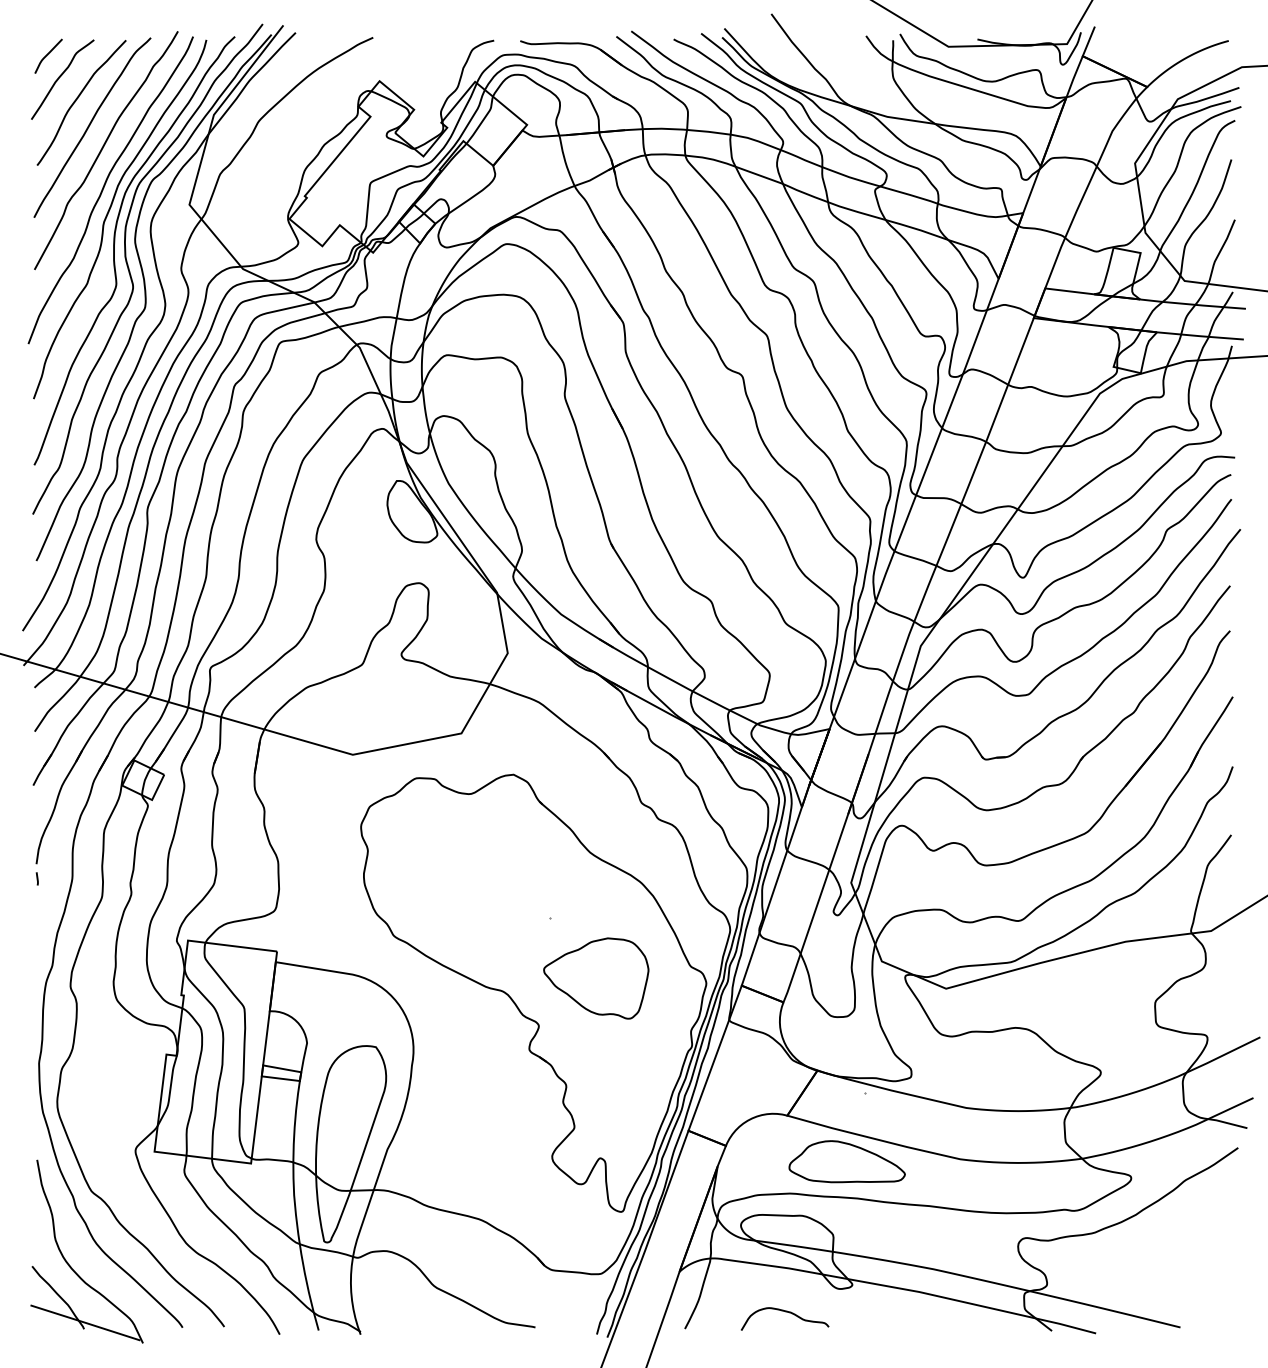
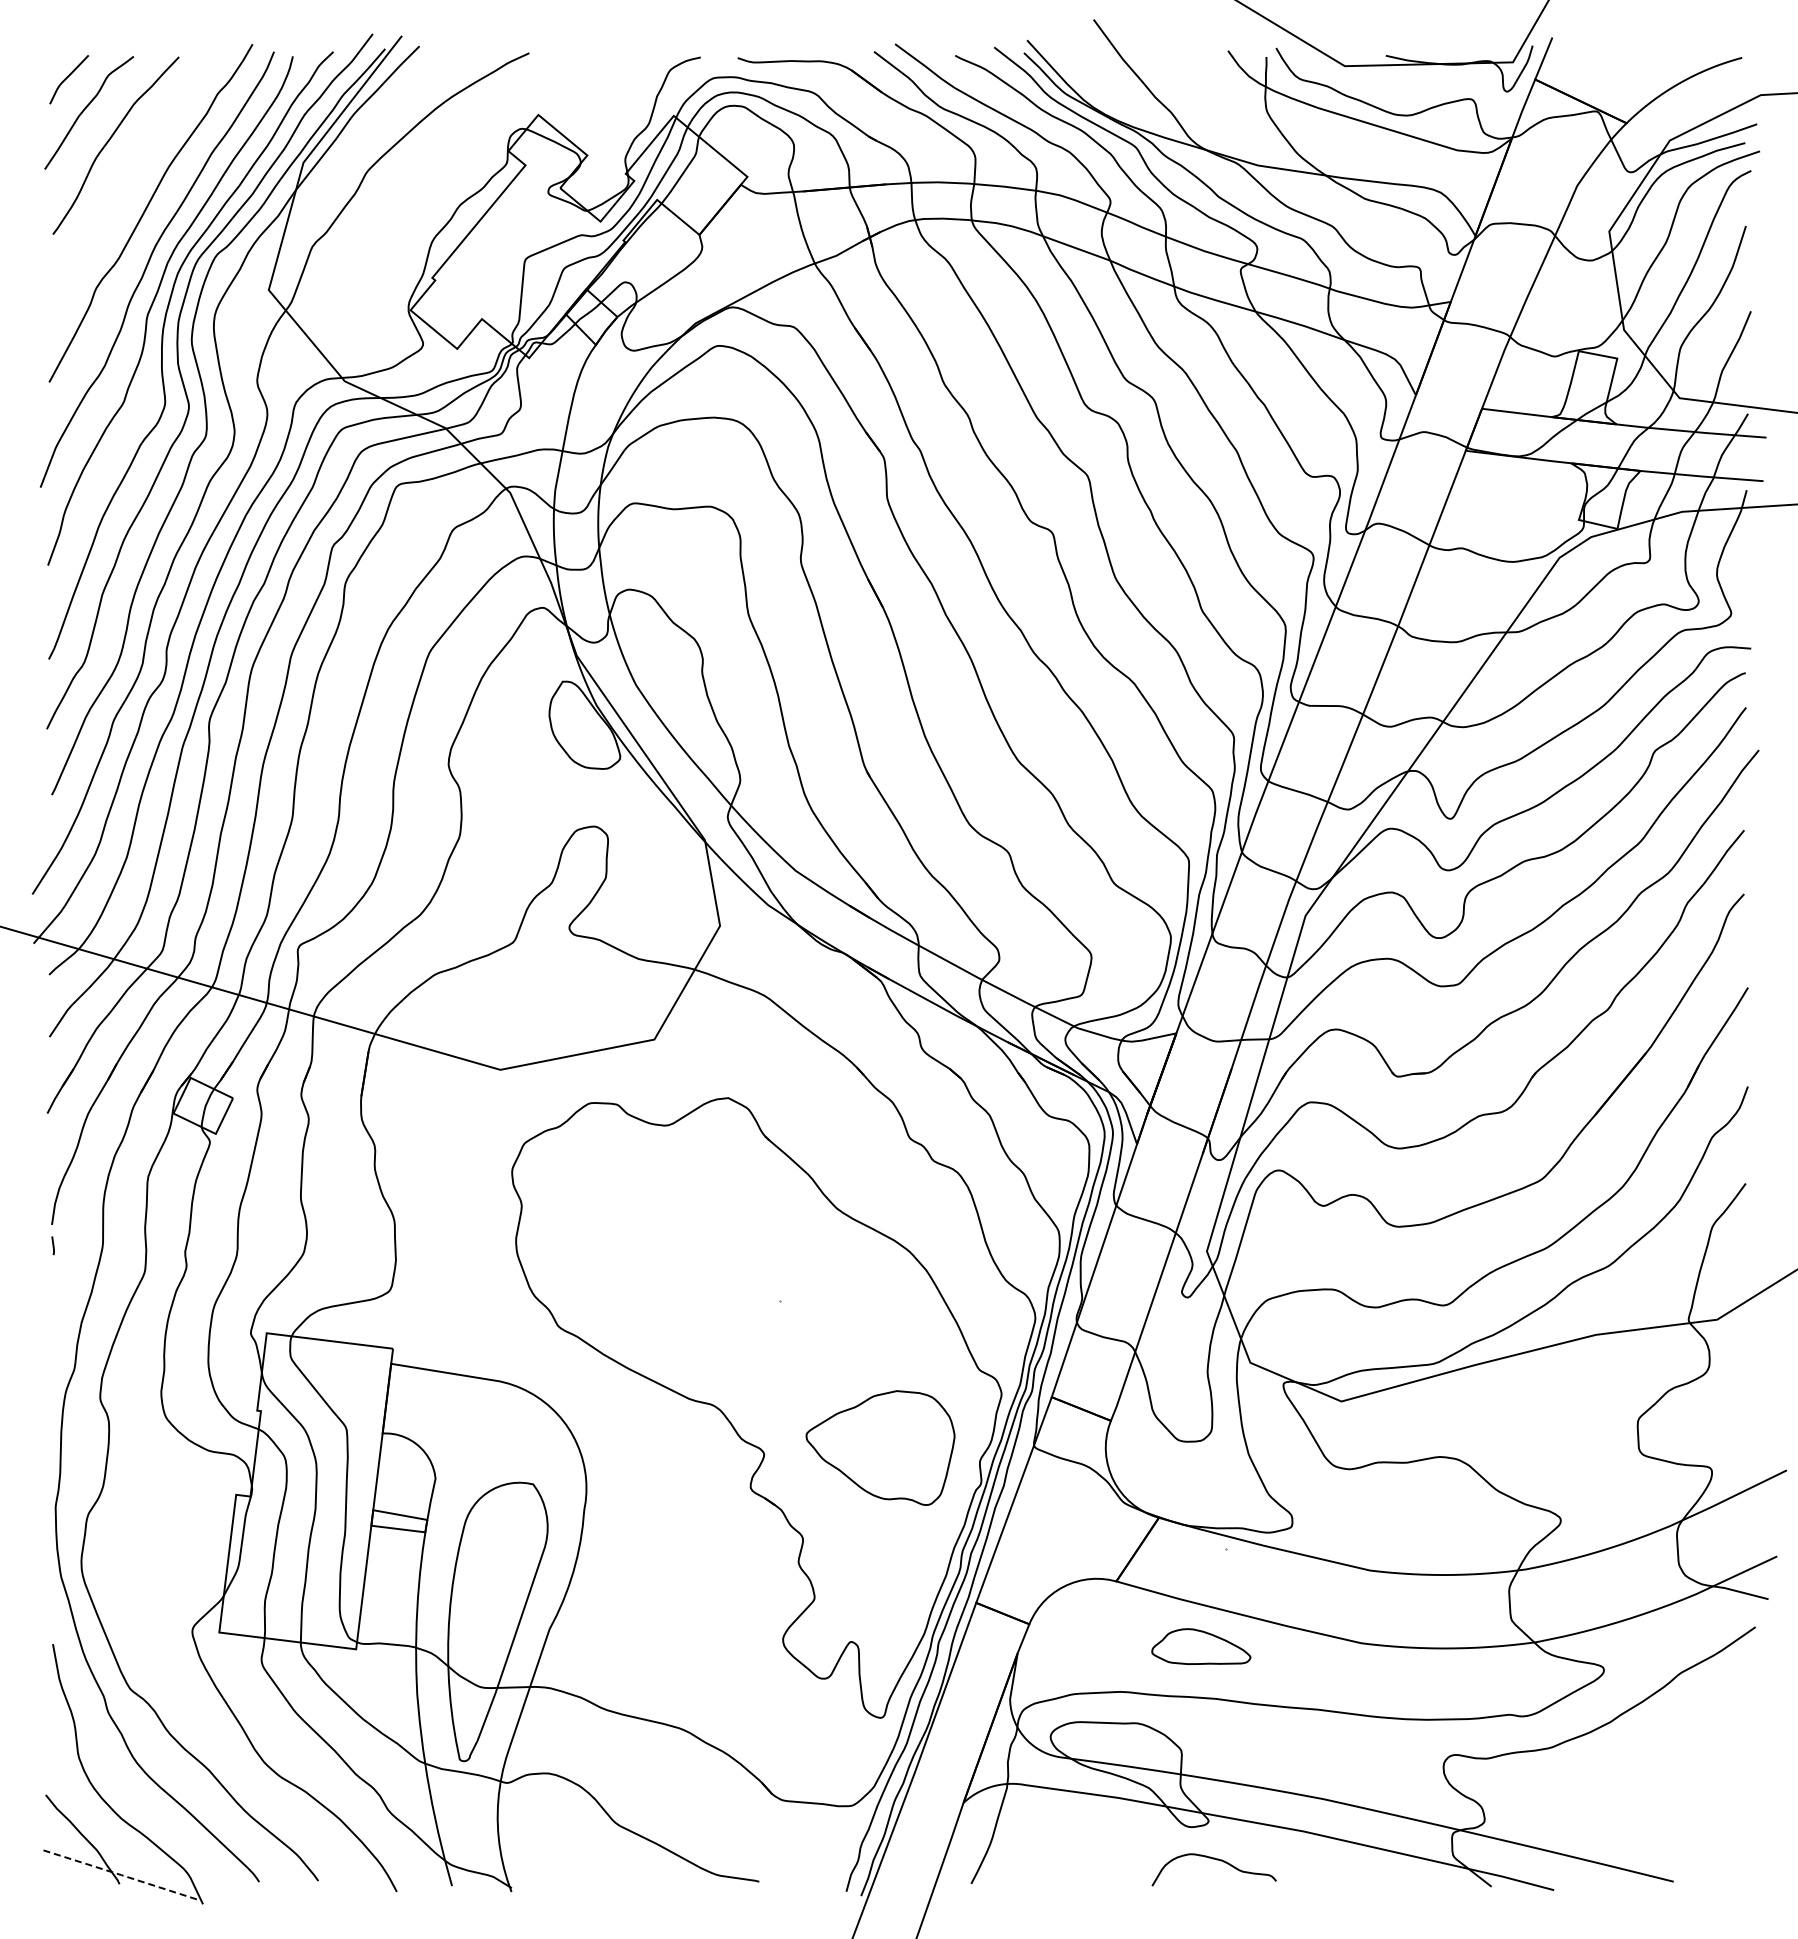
curve: (89, 126) -> (127, 178), removed
part: (596, 978) -> (880, 1447), moved
part: (847, 1161) -> (1201, 1646), size x0.6
curve: (786, 1312) -> (1216, 1860), moved
line: (85, 1323) -> (121, 1875), solid -> dashed

